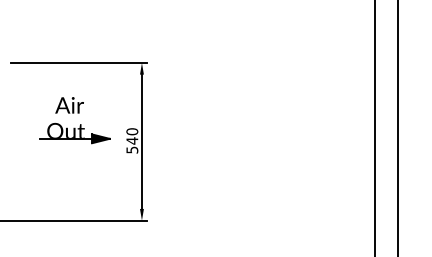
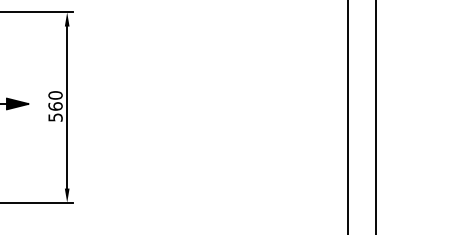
text: (132, 140) -> (55, 105), 540 -> 560

